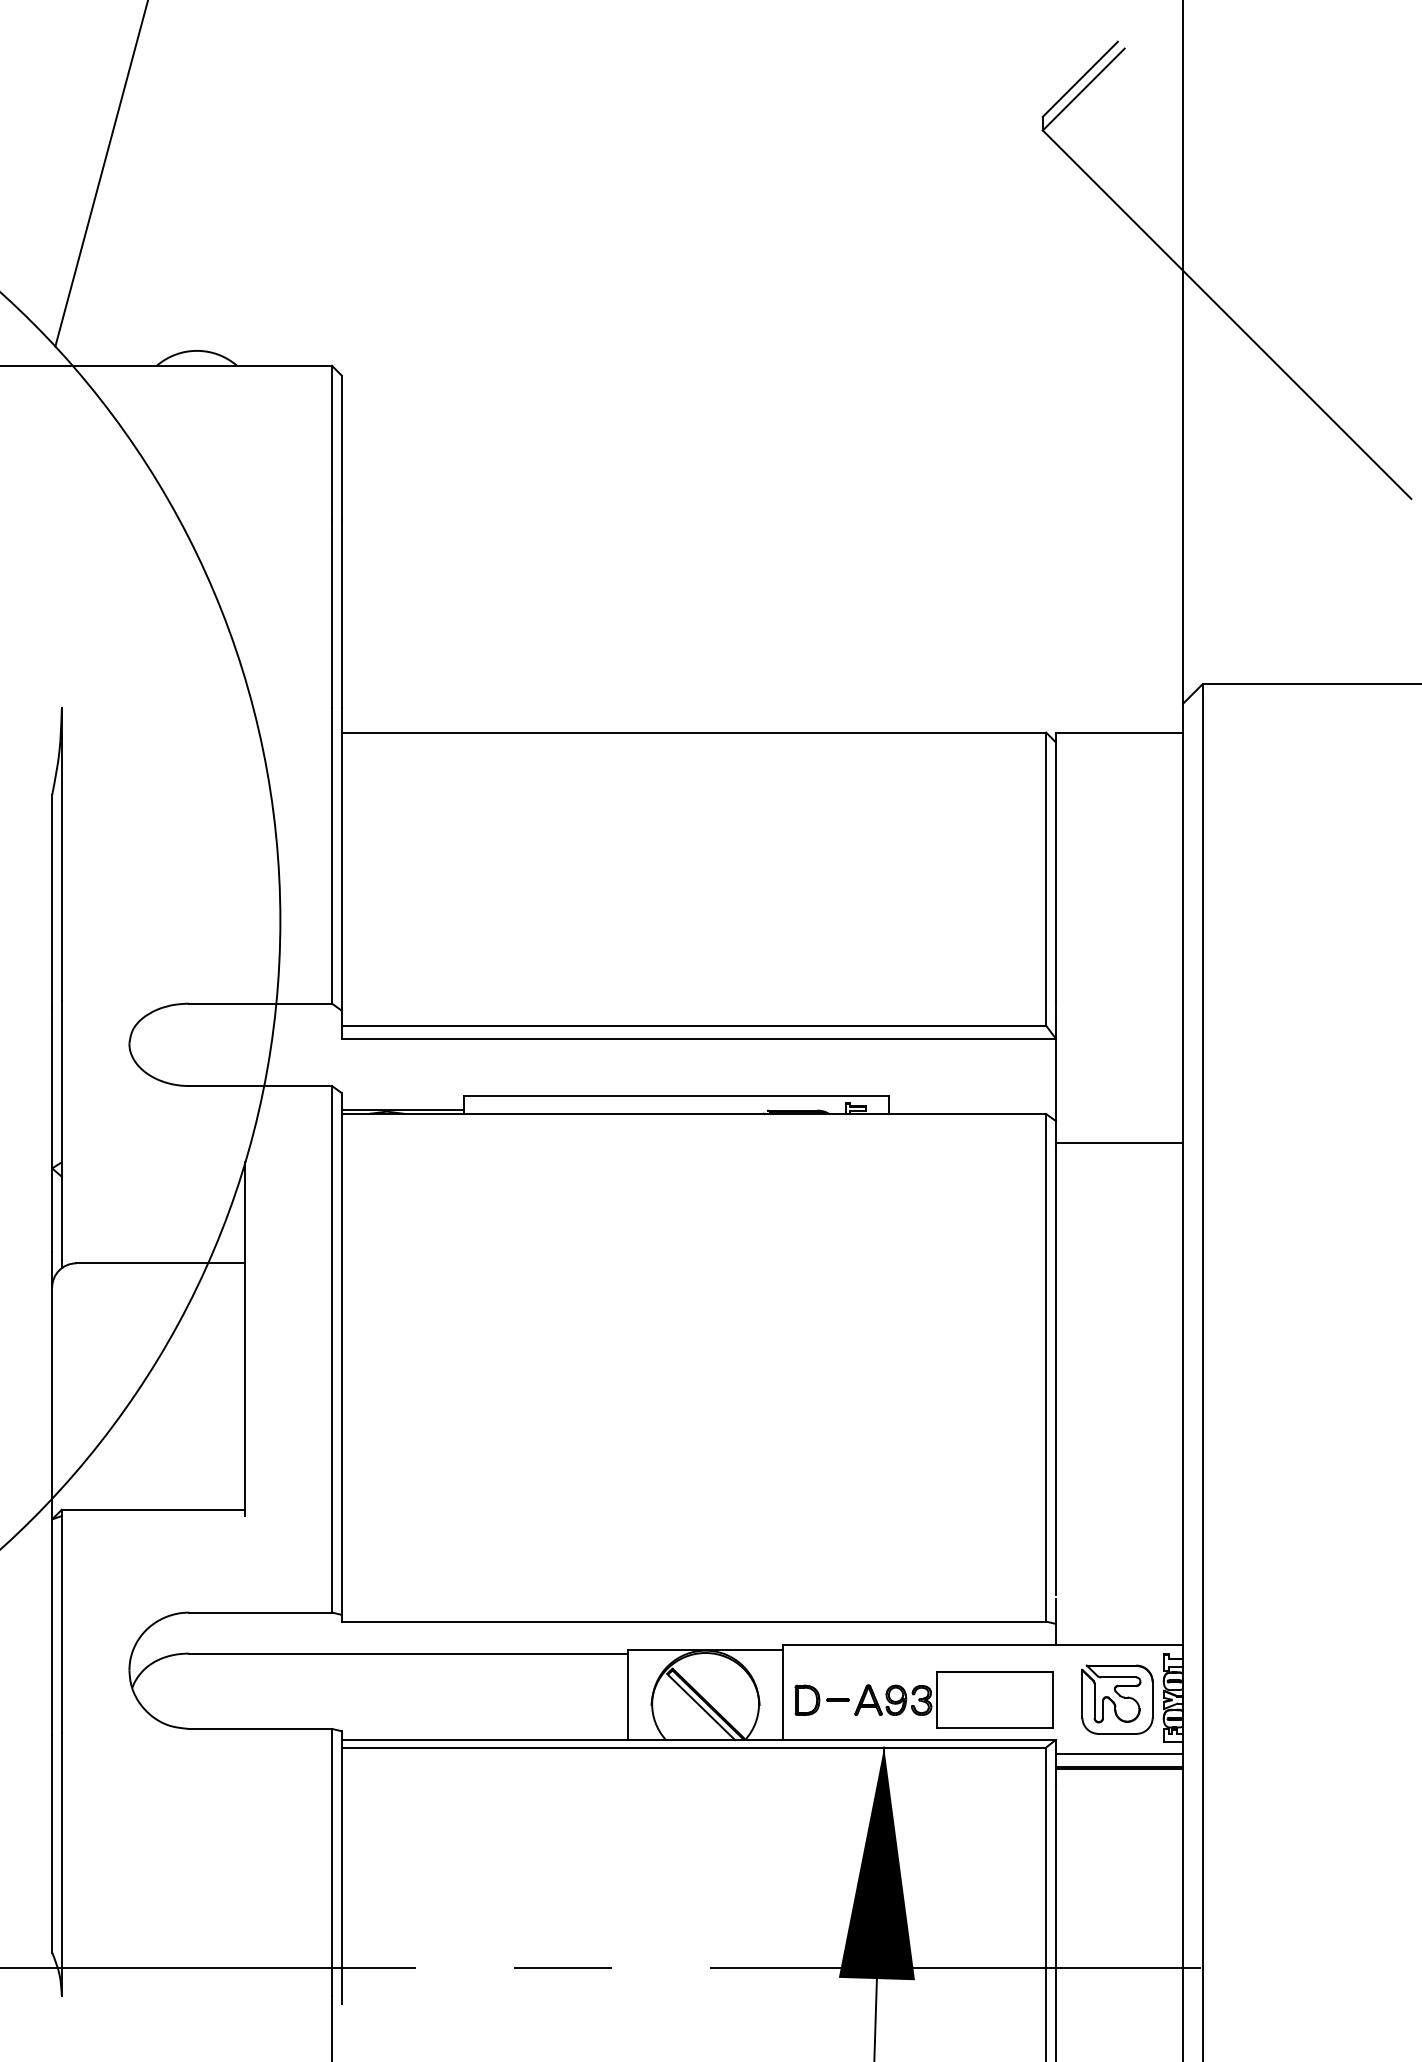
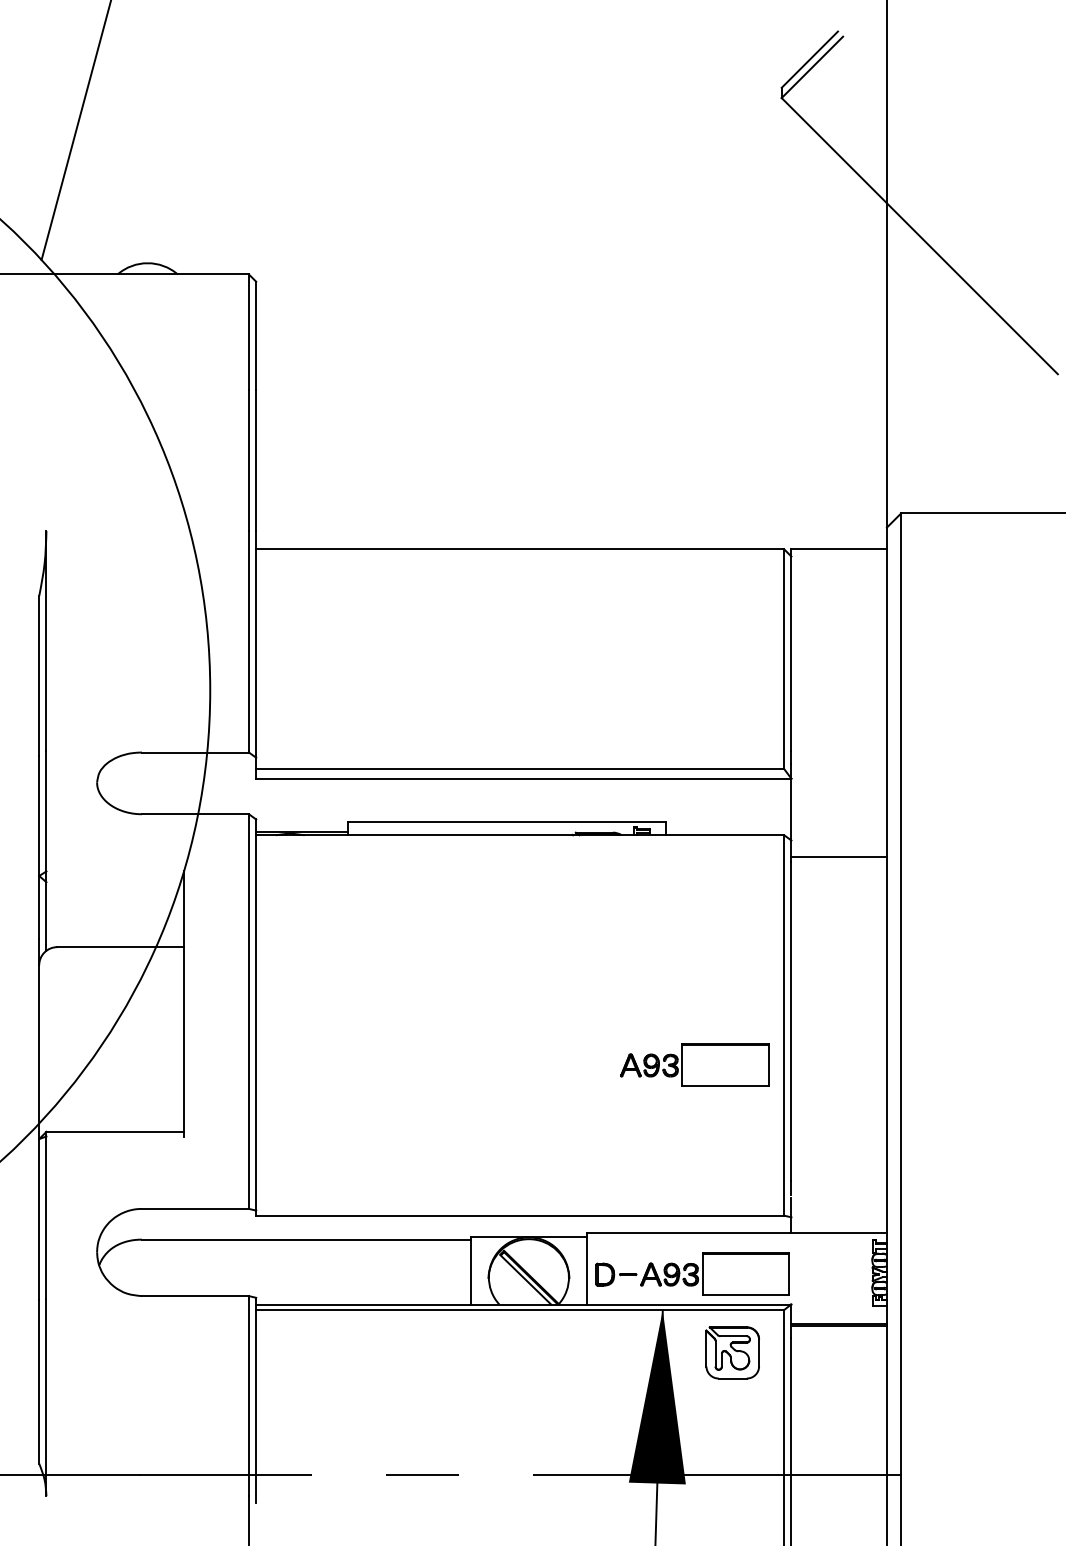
part: (926, 1420) -> (694, 1064), added
part: (1117, 1699) -> (732, 1352), moved
line: (1119, 1754) -> (839, 1315), removed

